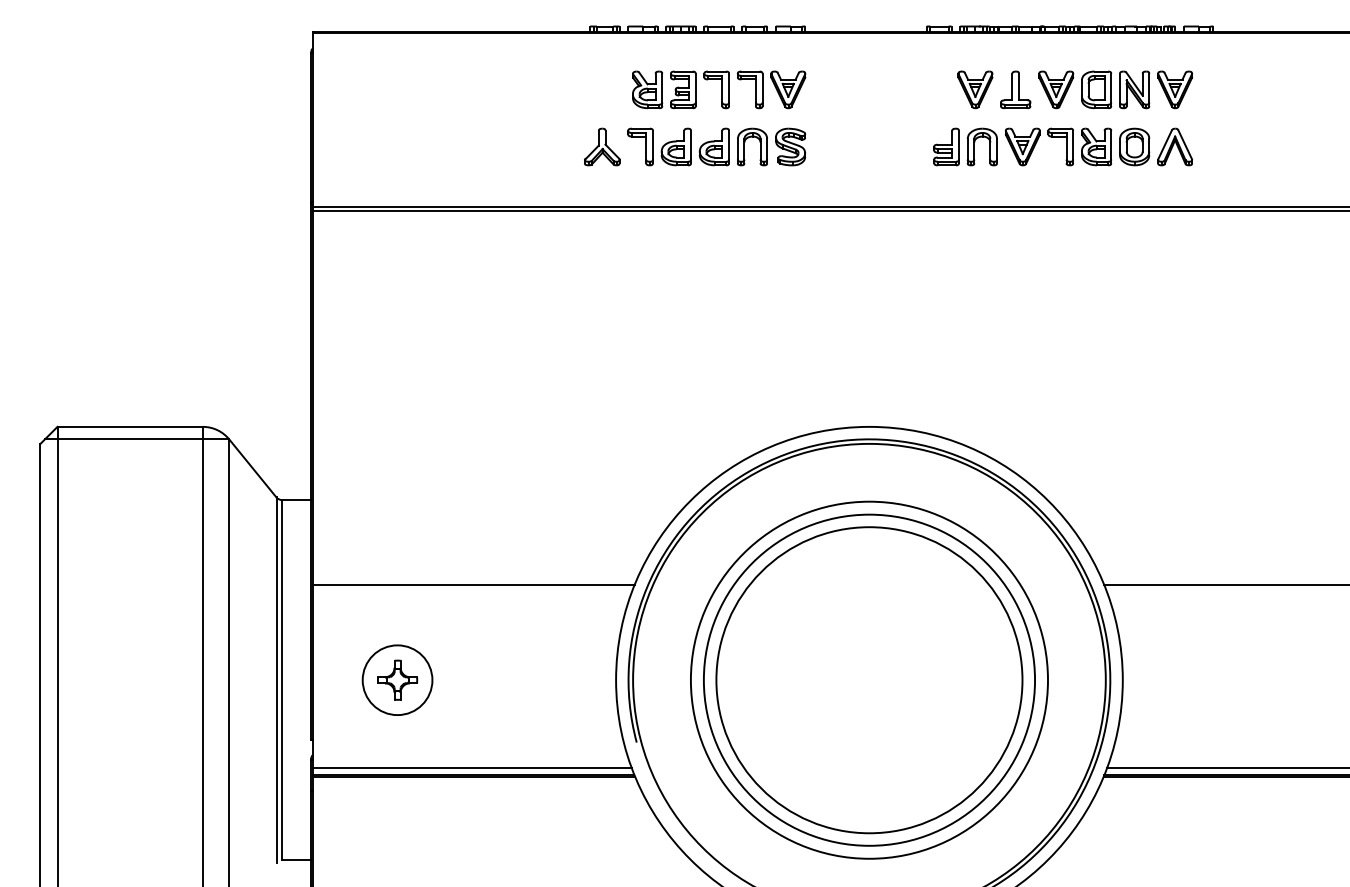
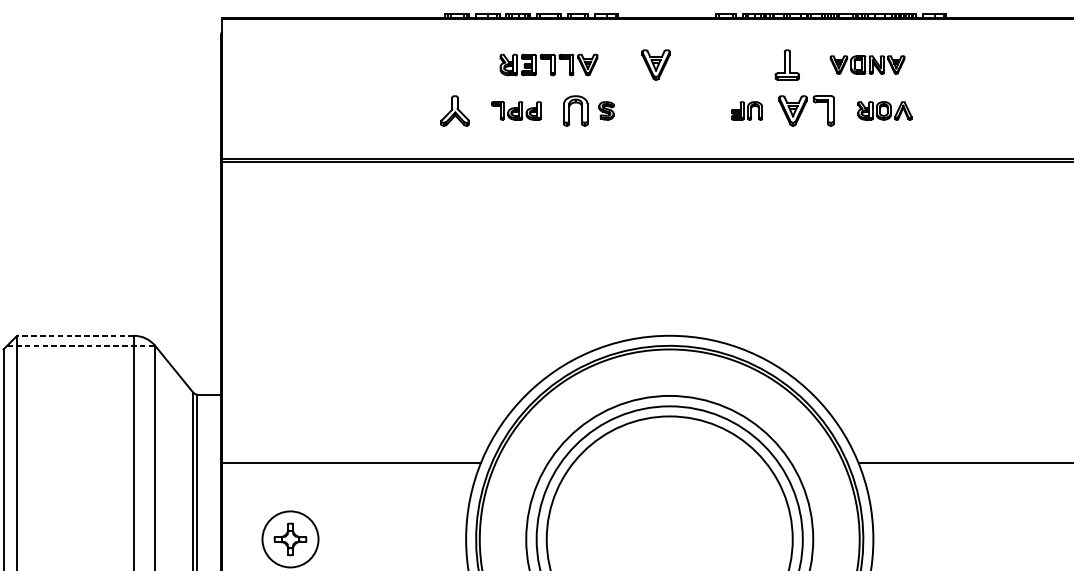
part: (719, 89) -> (549, 64), size x0.7
part: (975, 89) -> (656, 64), moved
part: (1115, 89) -> (867, 64), size x0.6
part: (678, 146) -> (516, 110), size x0.6
part: (790, 146) -> (606, 110), size x0.6
part: (965, 146) -> (746, 110), size x0.6
part: (1137, 146) -> (885, 110), size x0.6
line: (130, 426) -> (75, 335), solid -> dashed
line: (137, 439) -> (81, 345), solid -> dashed

